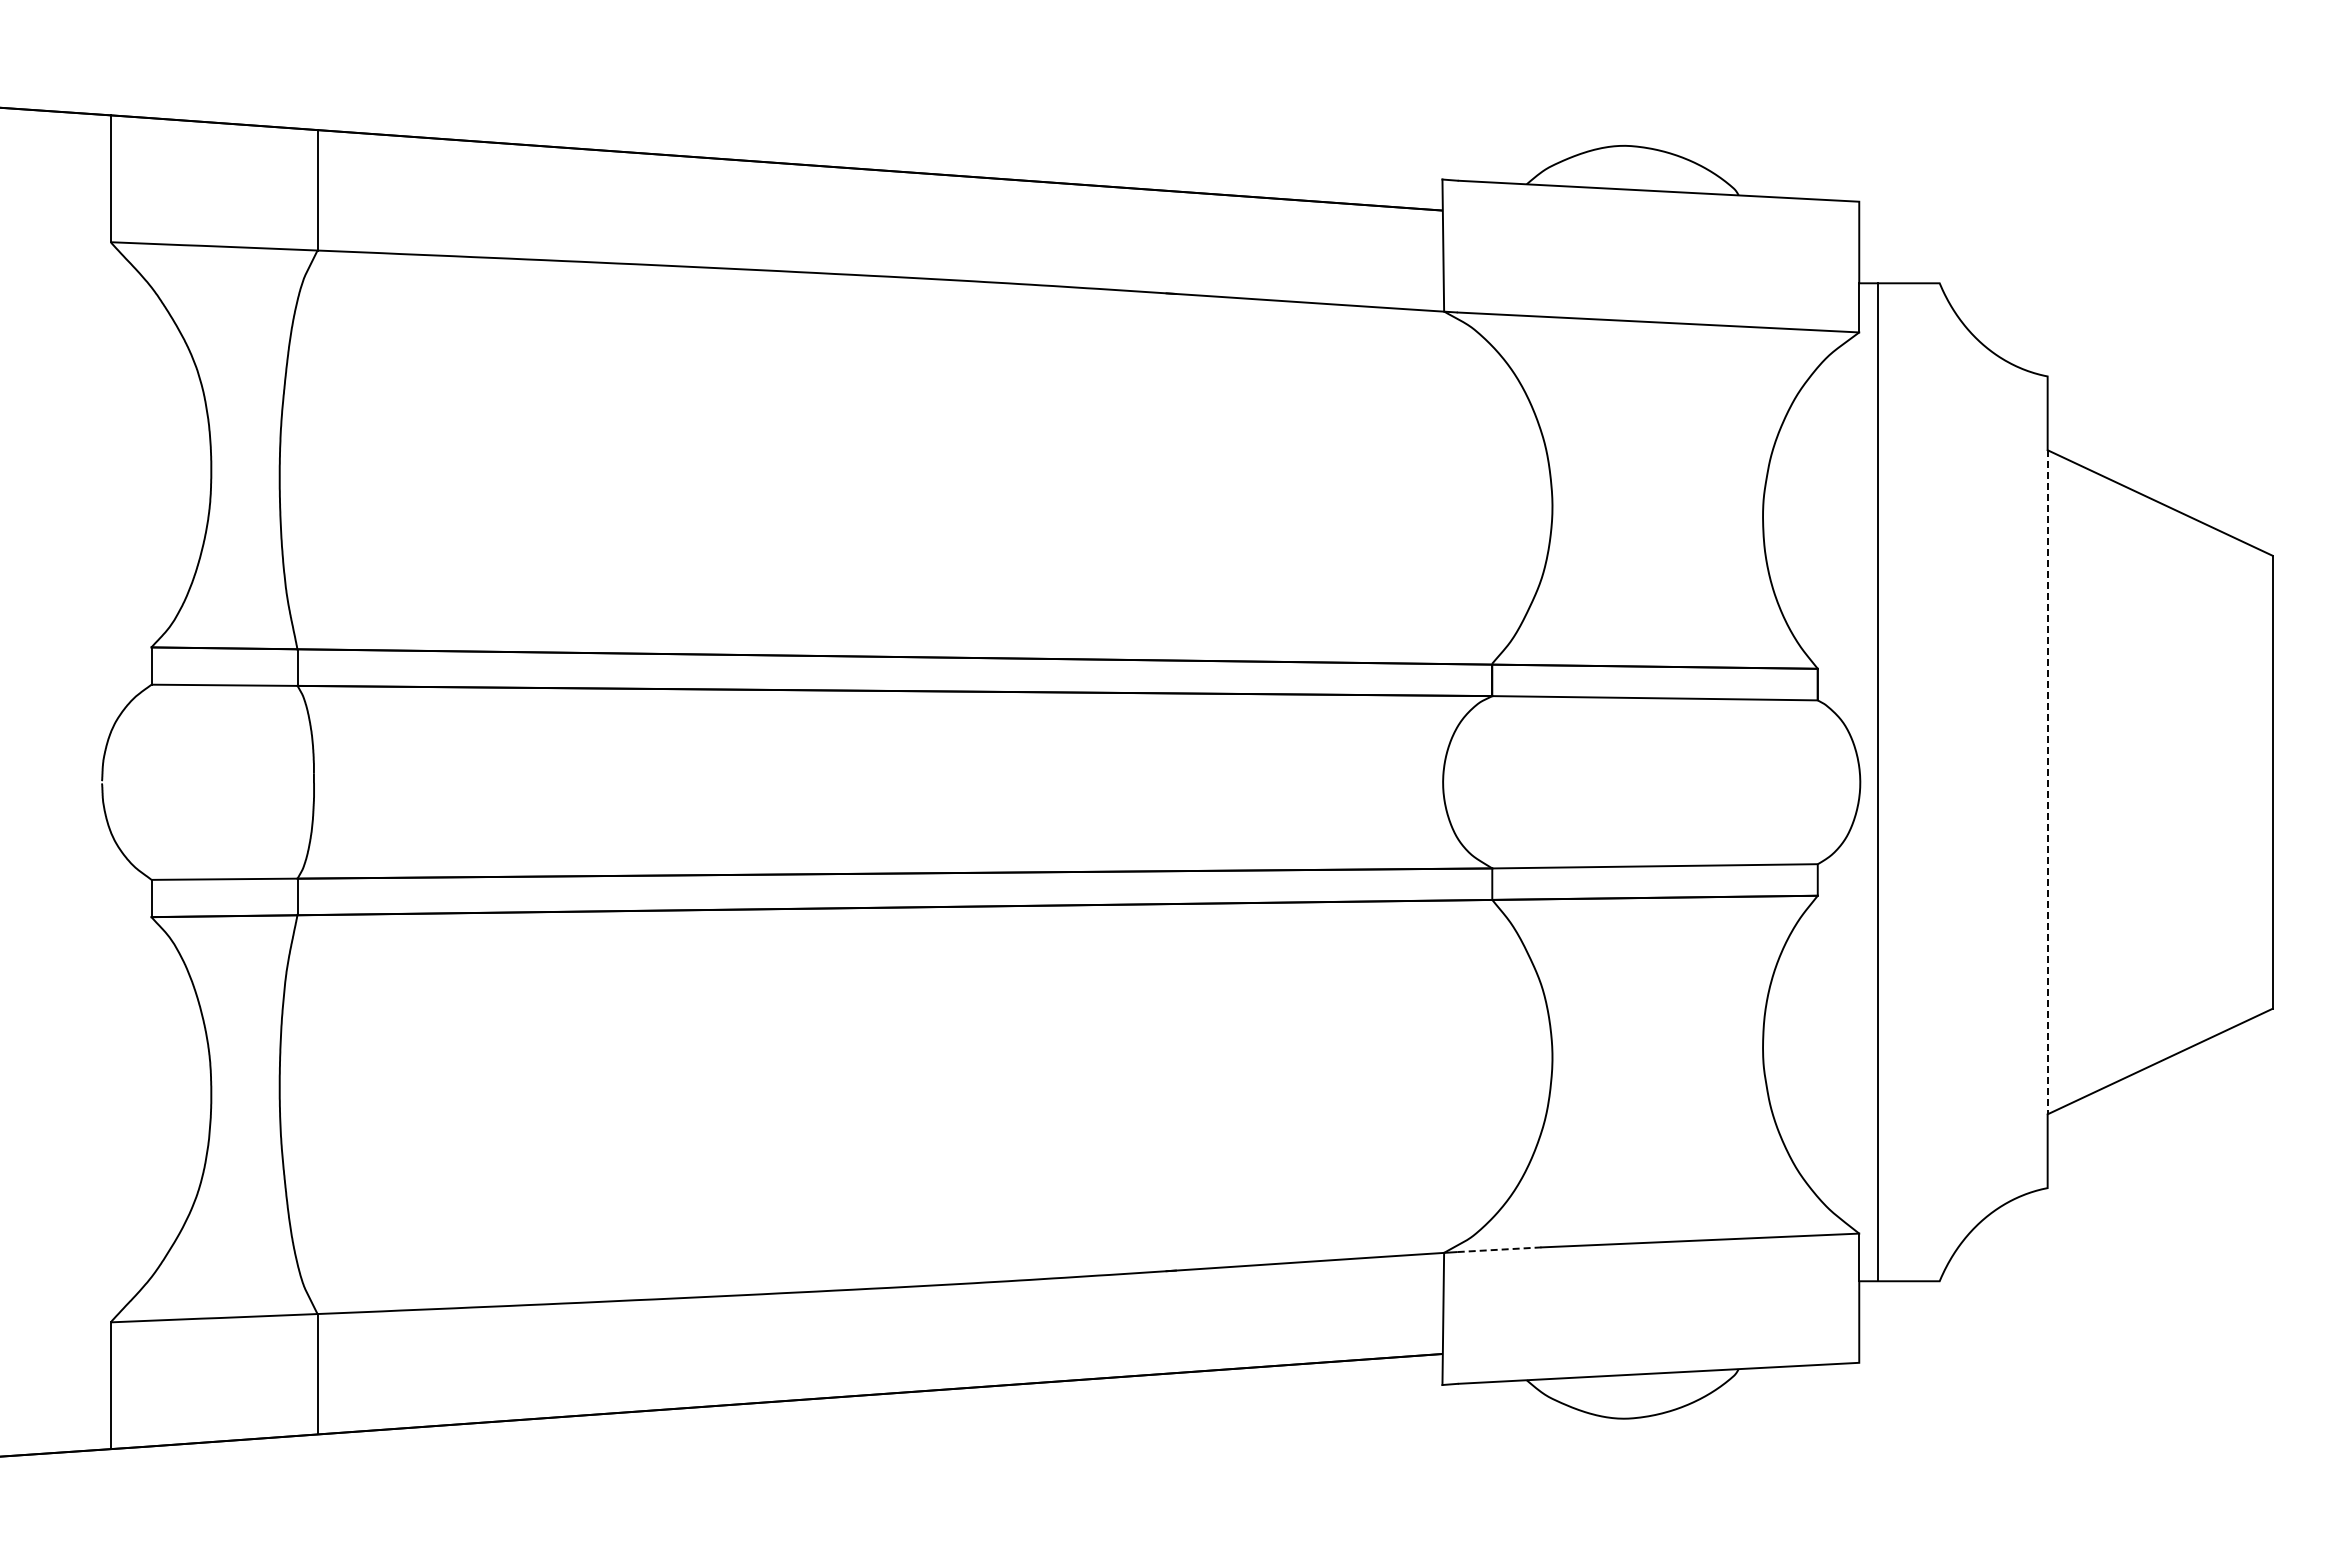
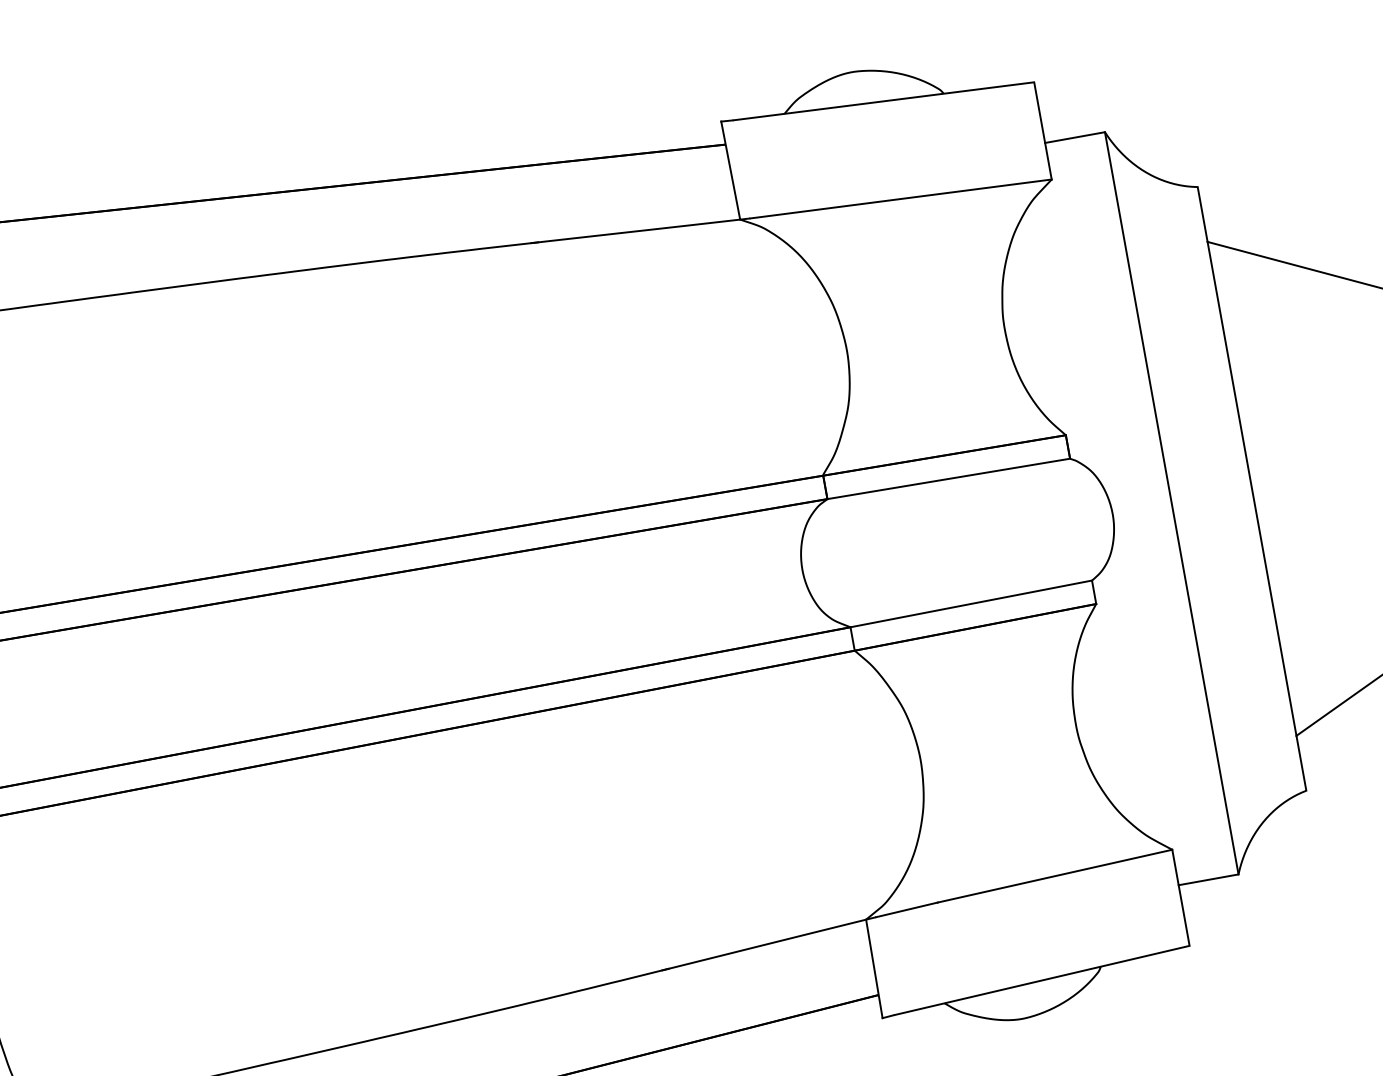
line: (1877, 782) -> (1171, 503), moved
line: (2047, 782) -> (1251, 489), dashed -> solid
line: (1499, 1249) -> (906, 909), dashed -> solid

